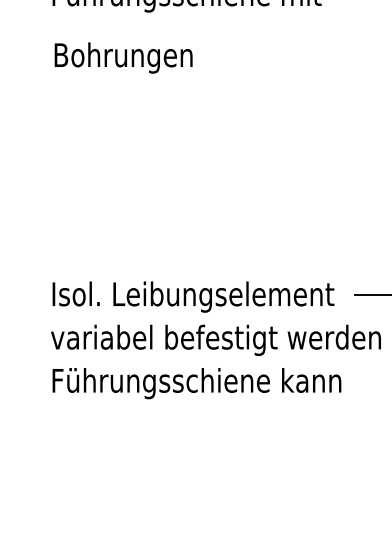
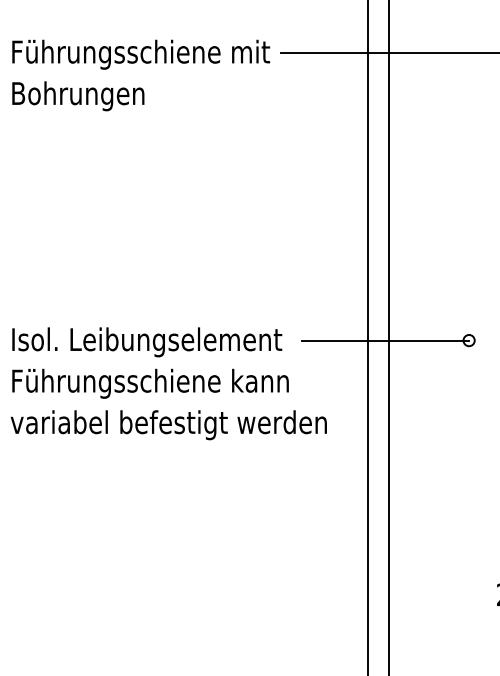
text: (123, 58) -> (78, 96), moved
text: (215, 340) -> (168, 383), variabel befestigt werden -> Führungsschiene kann
text: (215, 383) -> (168, 425), Führungsschiene kann -> variabel befestigt werden

